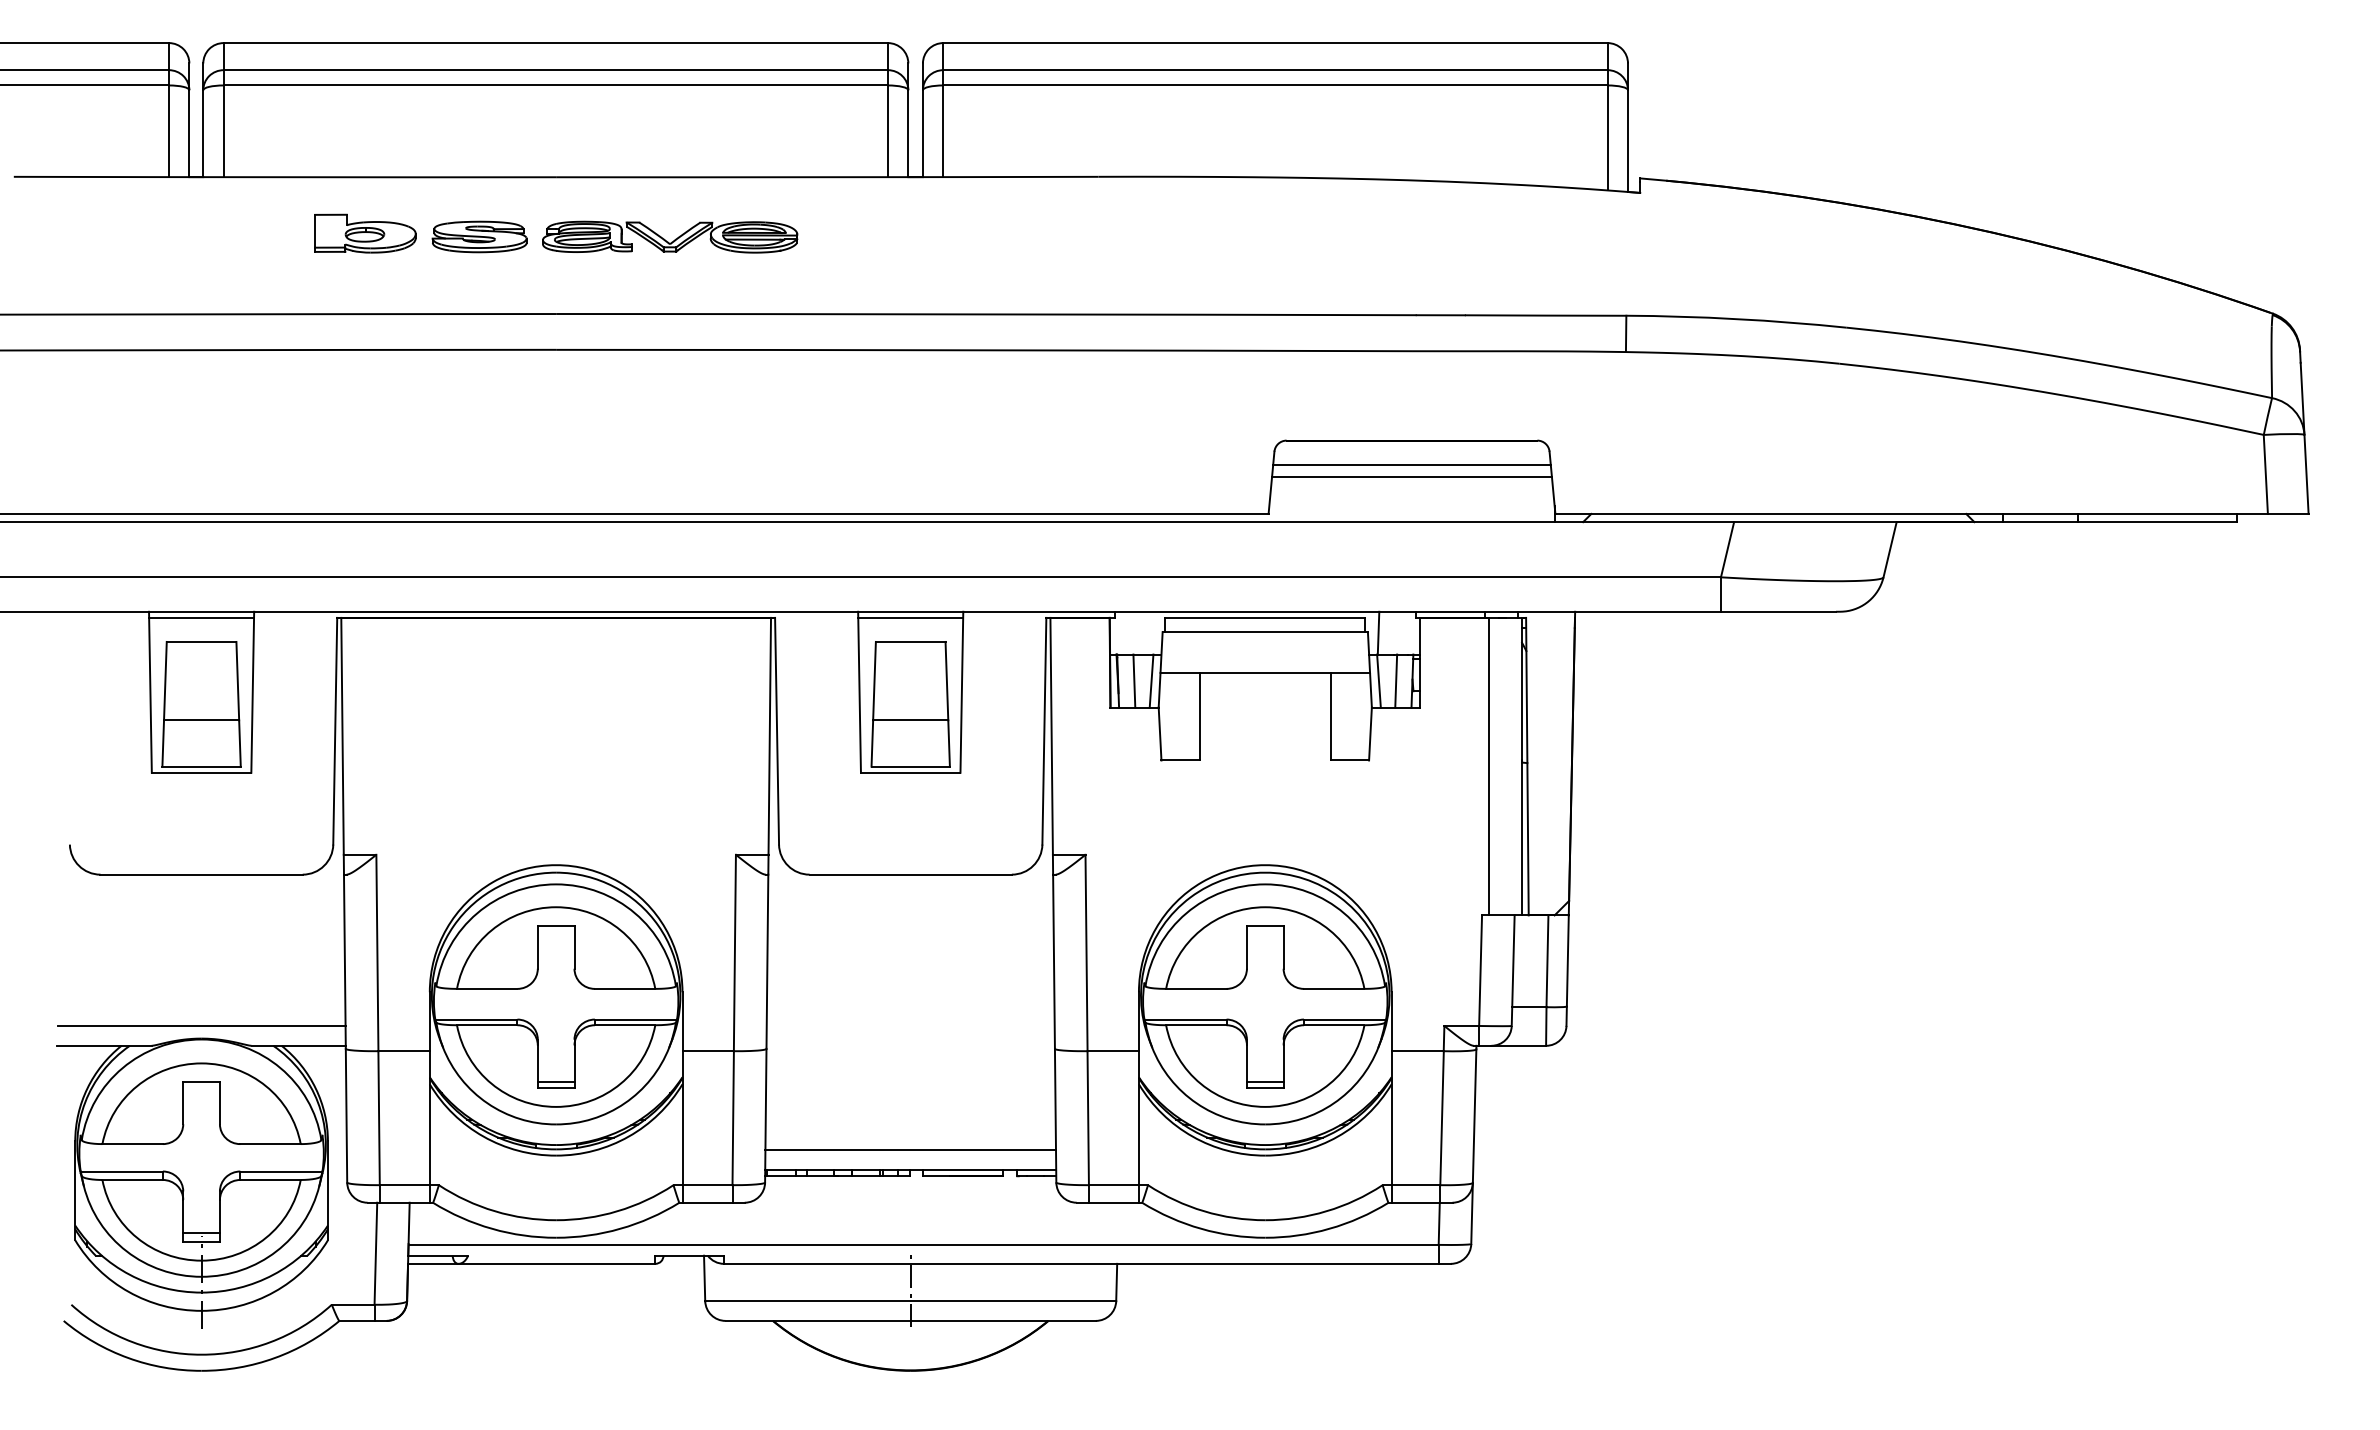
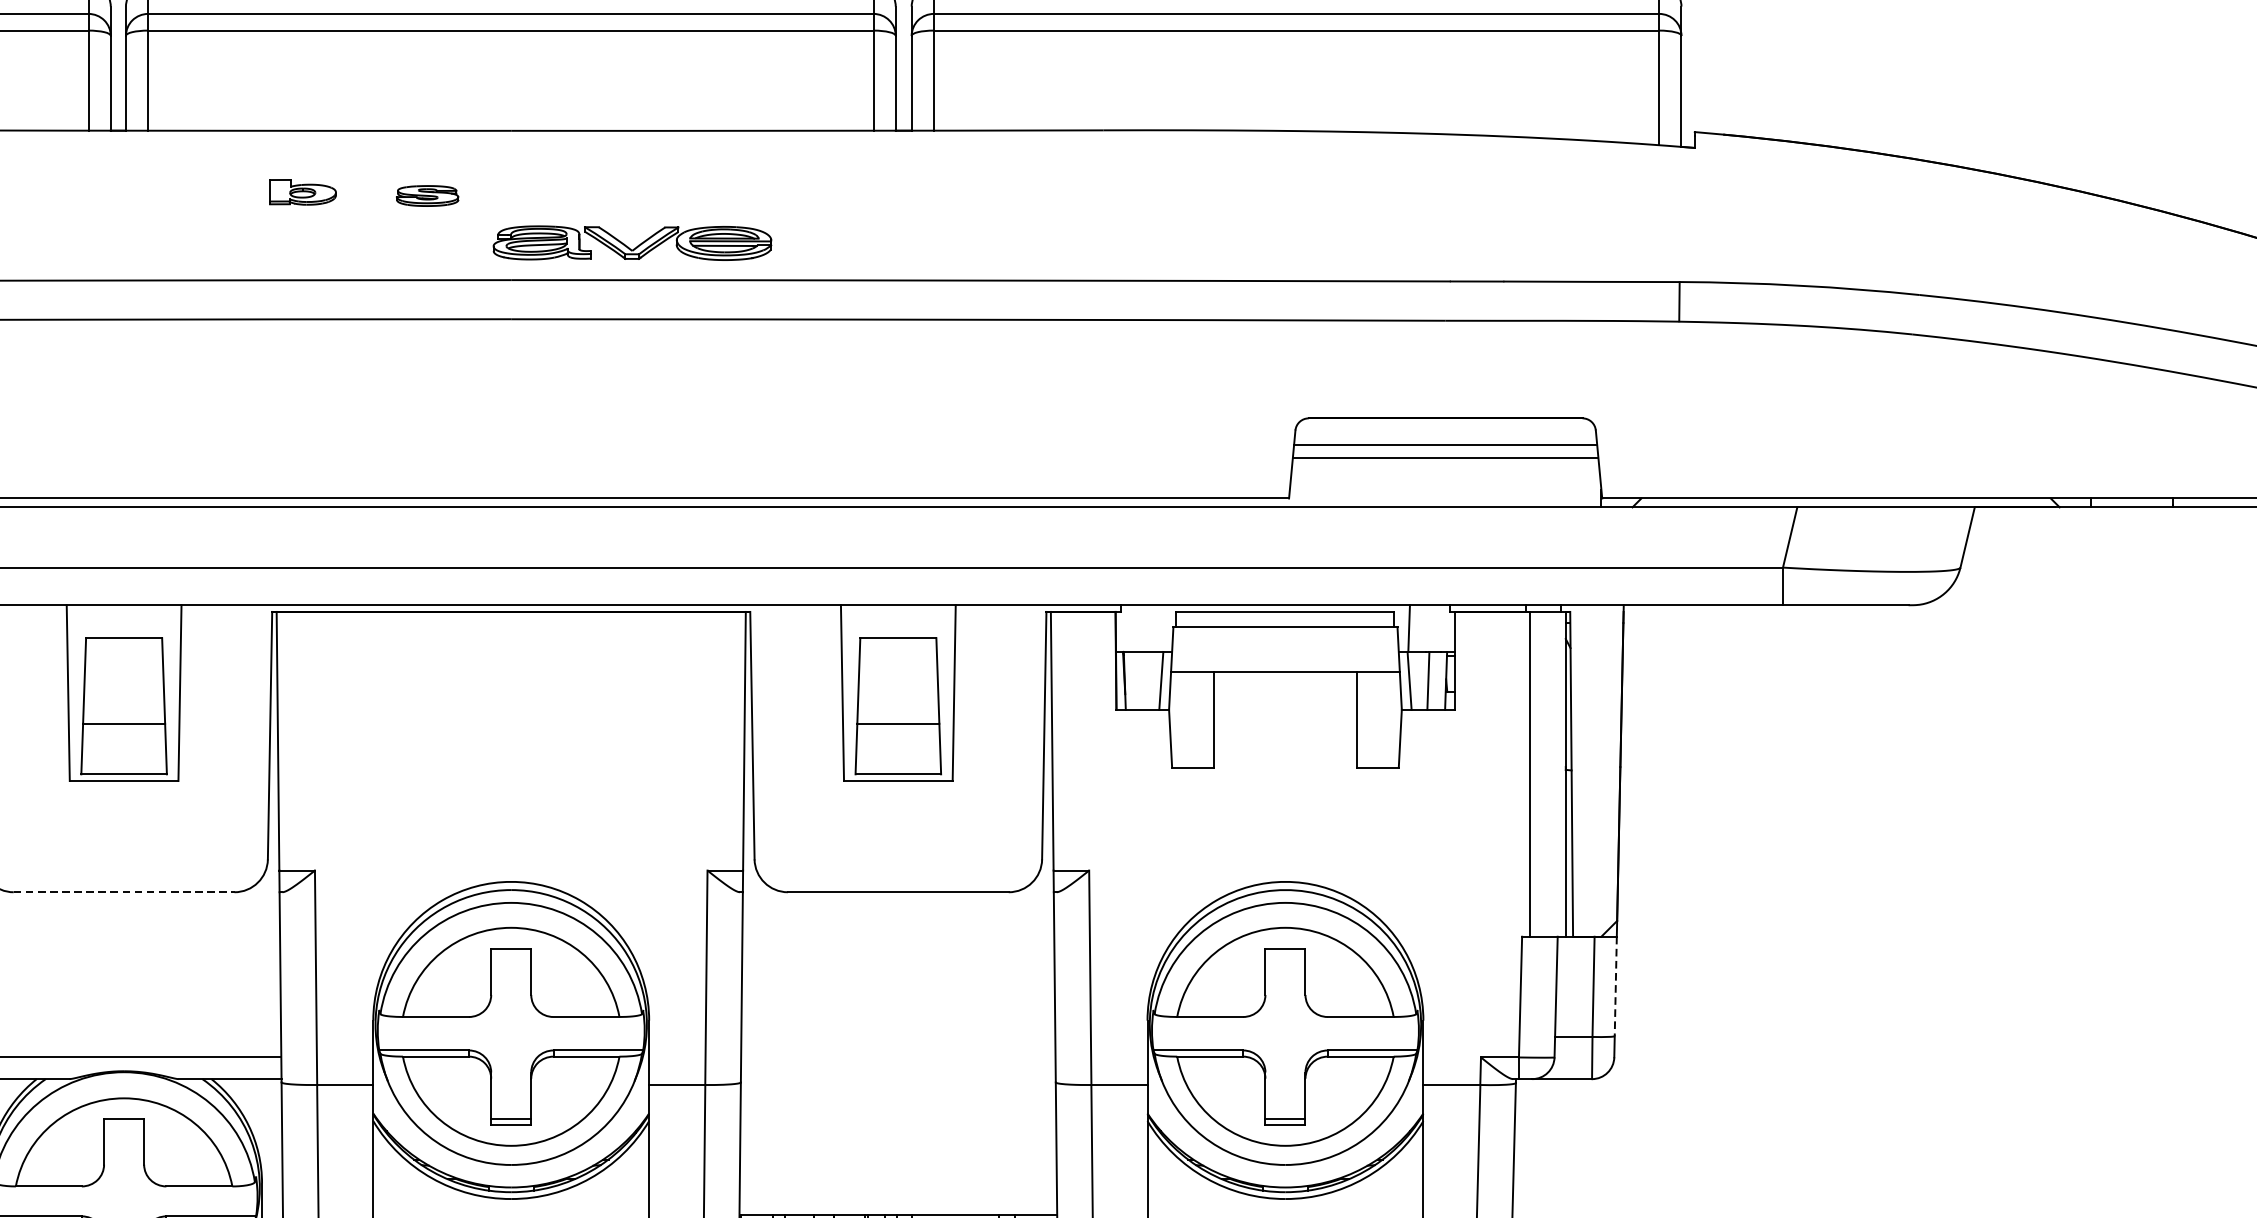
part: (365, 233) -> (303, 192), size x0.6
part: (479, 236) -> (427, 195), size x0.6
part: (670, 236) -> (632, 242), moved
line: (201, 617) -> (124, 611), removed
line: (910, 617) -> (898, 611), removed
line: (1134, 680) -> (1142, 680), removed
line: (202, 874) -> (125, 892), solid -> dashed
line: (1567, 960) -> (1615, 985), solid -> dashed
line: (910, 1150) -> (898, 1193), removed

